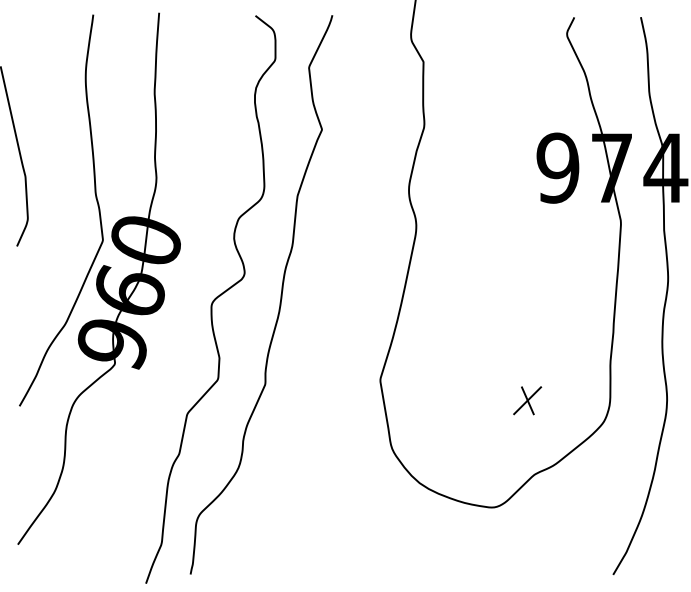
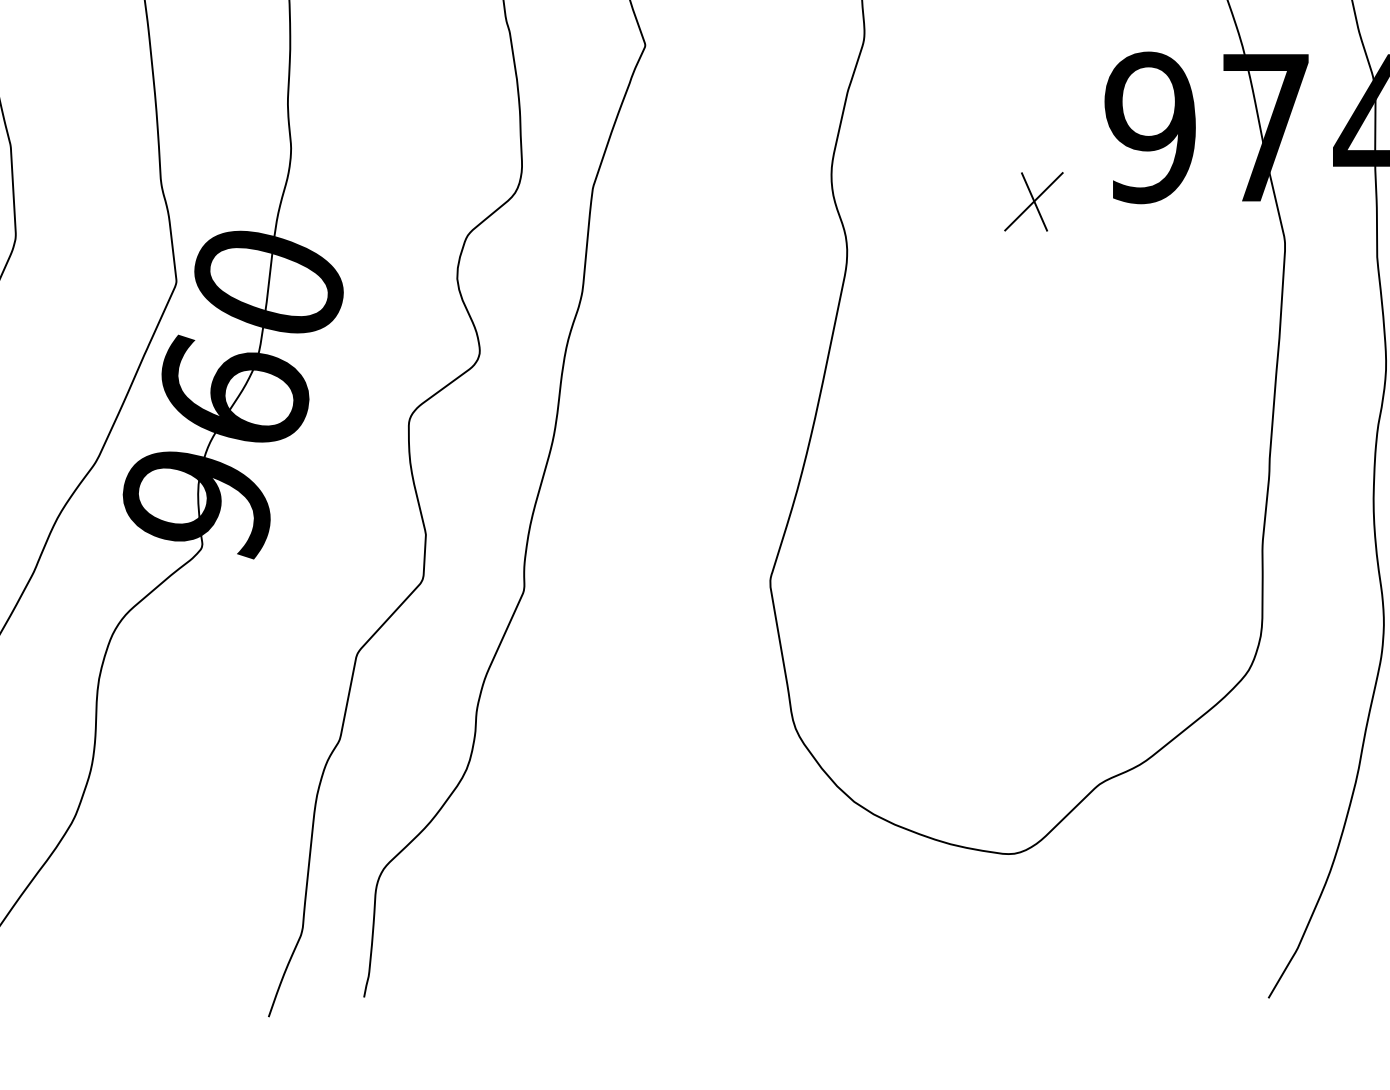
part: (527, 400) -> (1033, 201), moved

